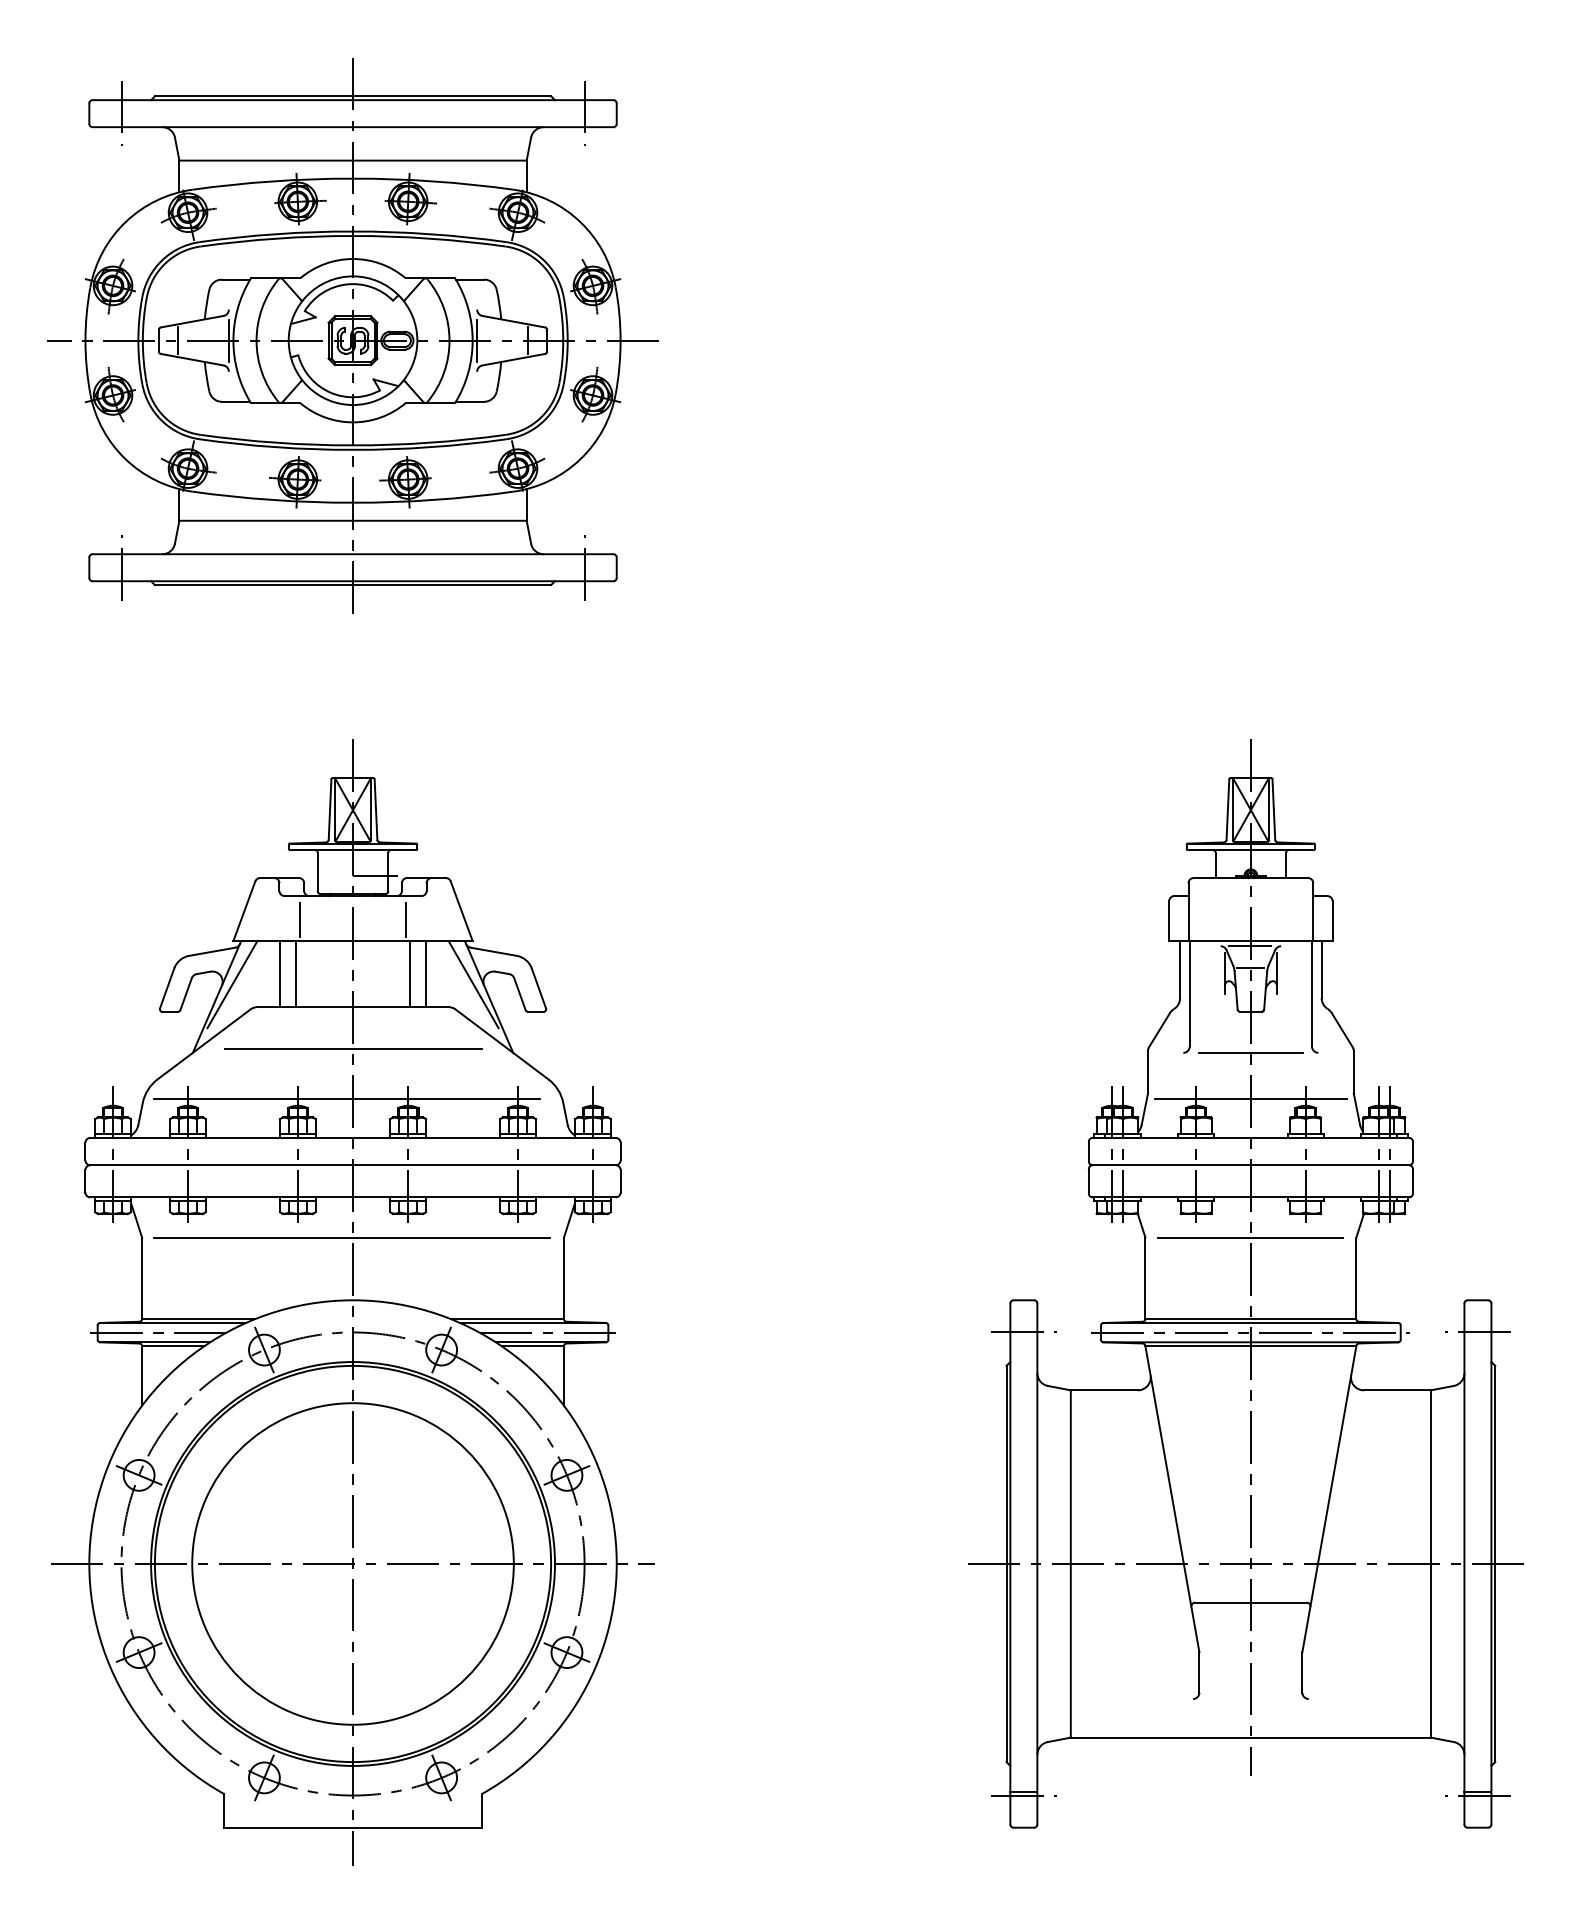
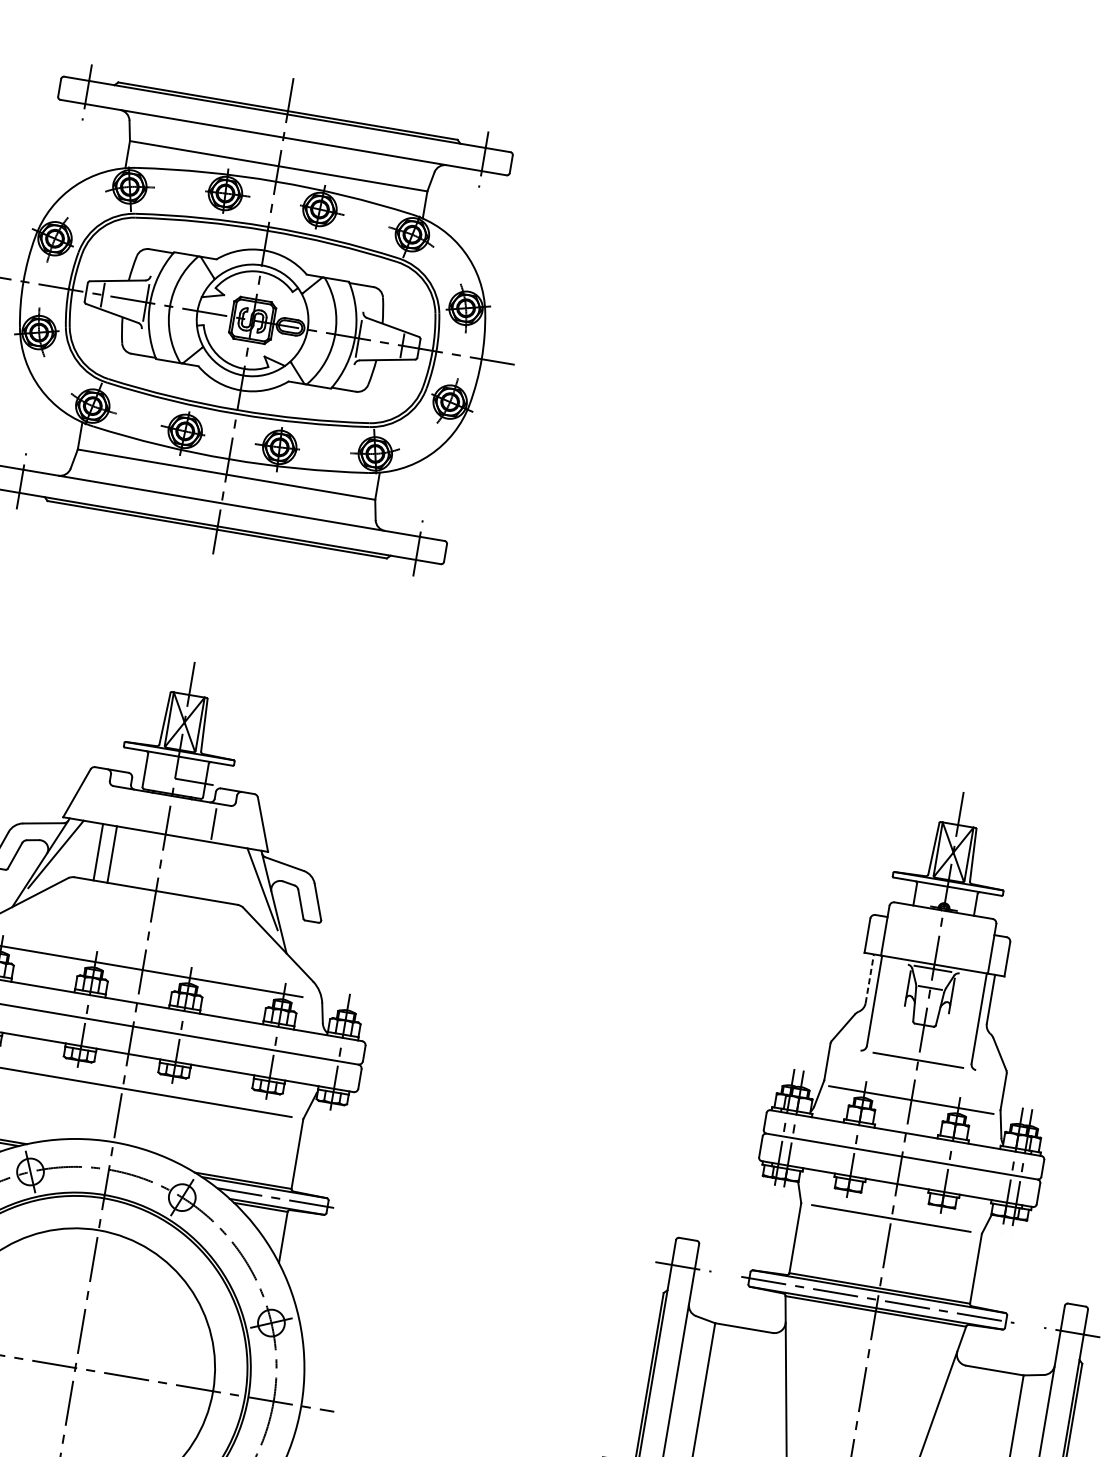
line: (300, 919) -> (123, 808), removed
line: (1180, 969) -> (870, 978), solid -> dashed
line: (409, 974) -> (209, 871), removed
line: (426, 974) -> (223, 873), removed
line: (352, 1048) -> (149, 926), removed

